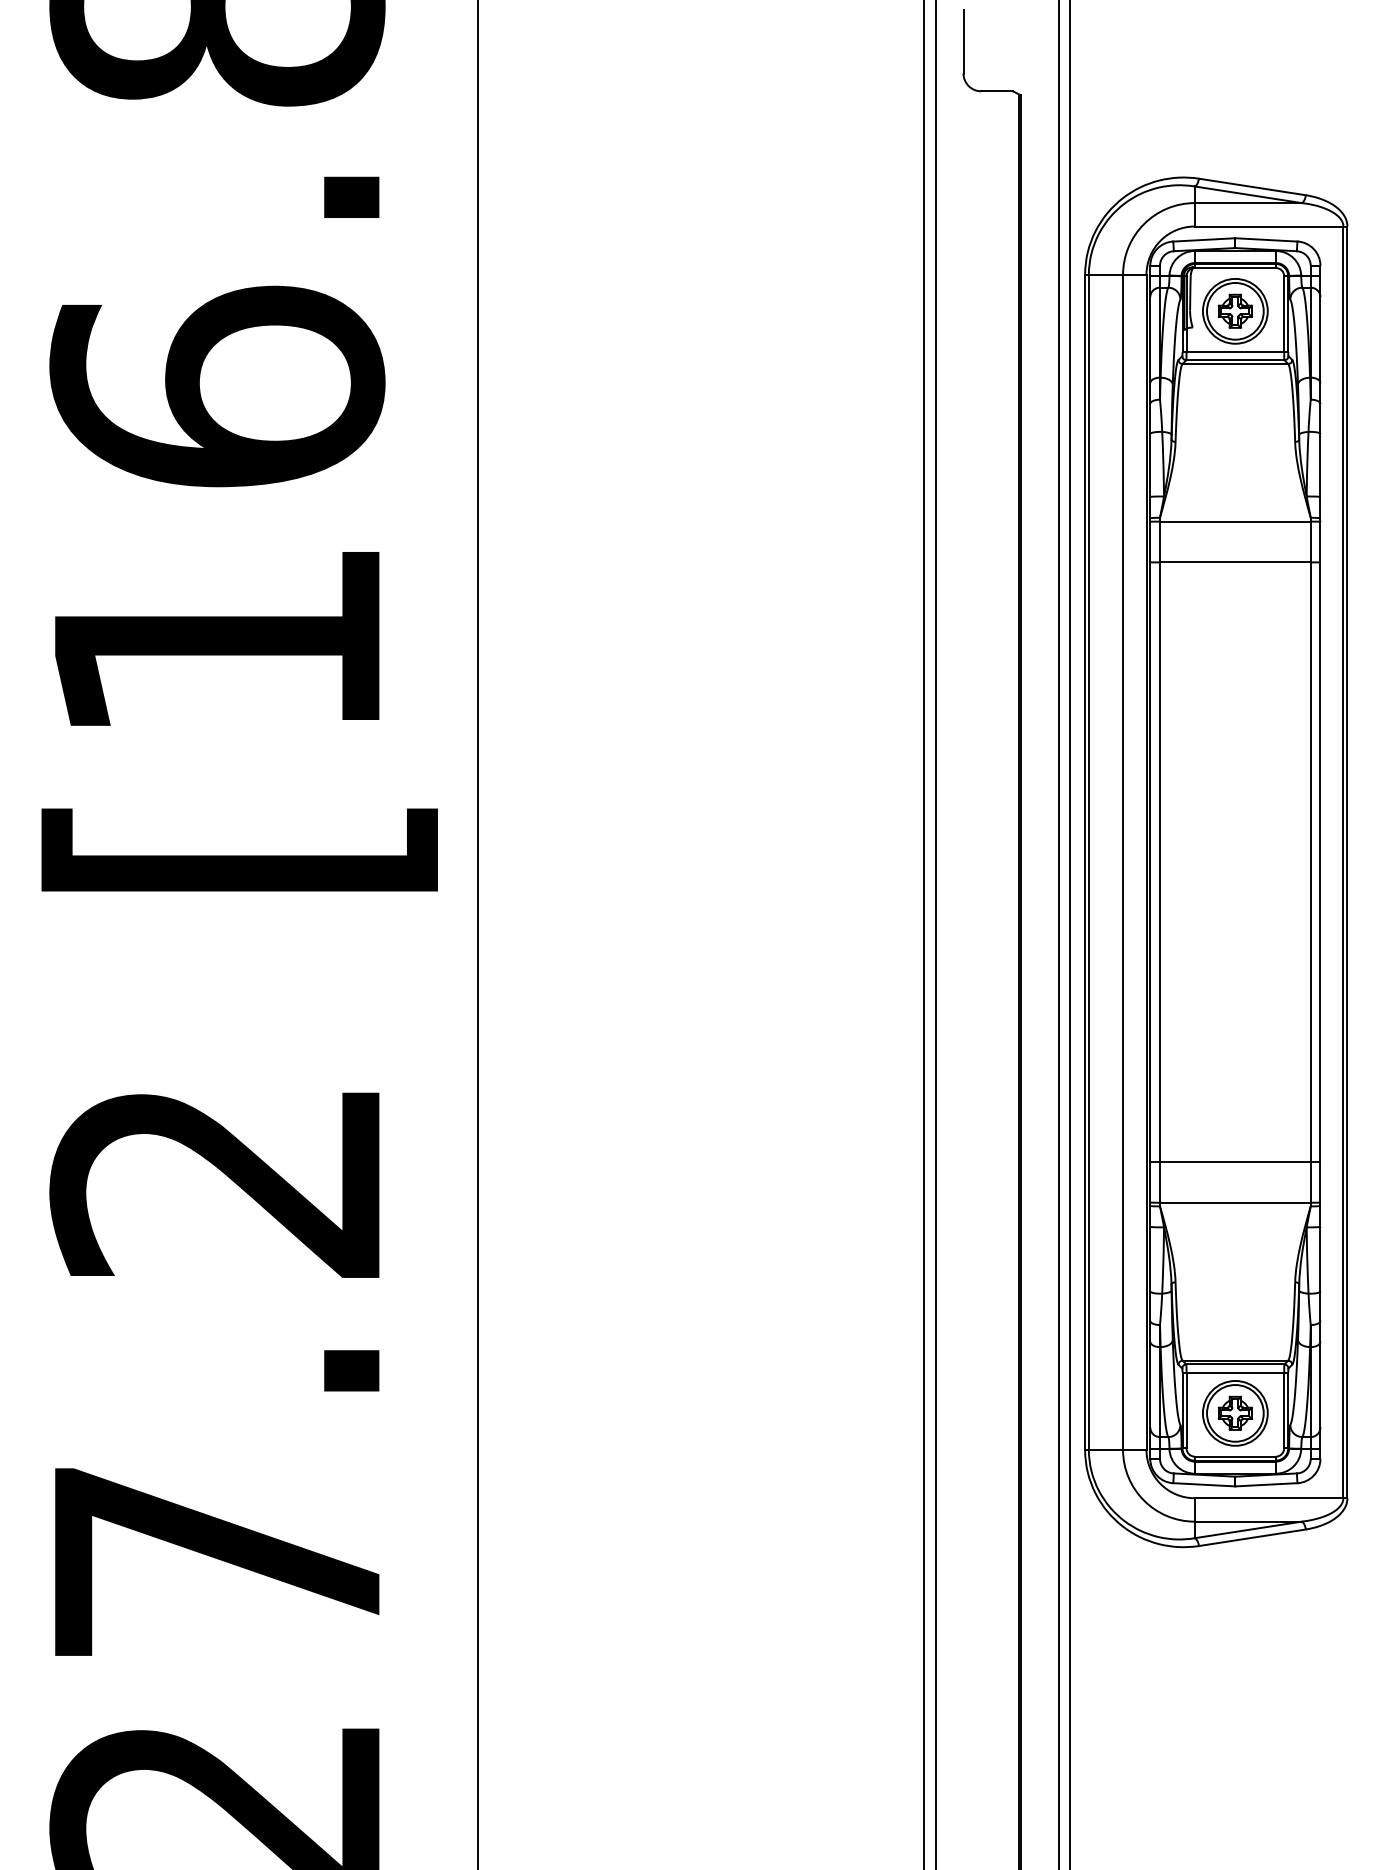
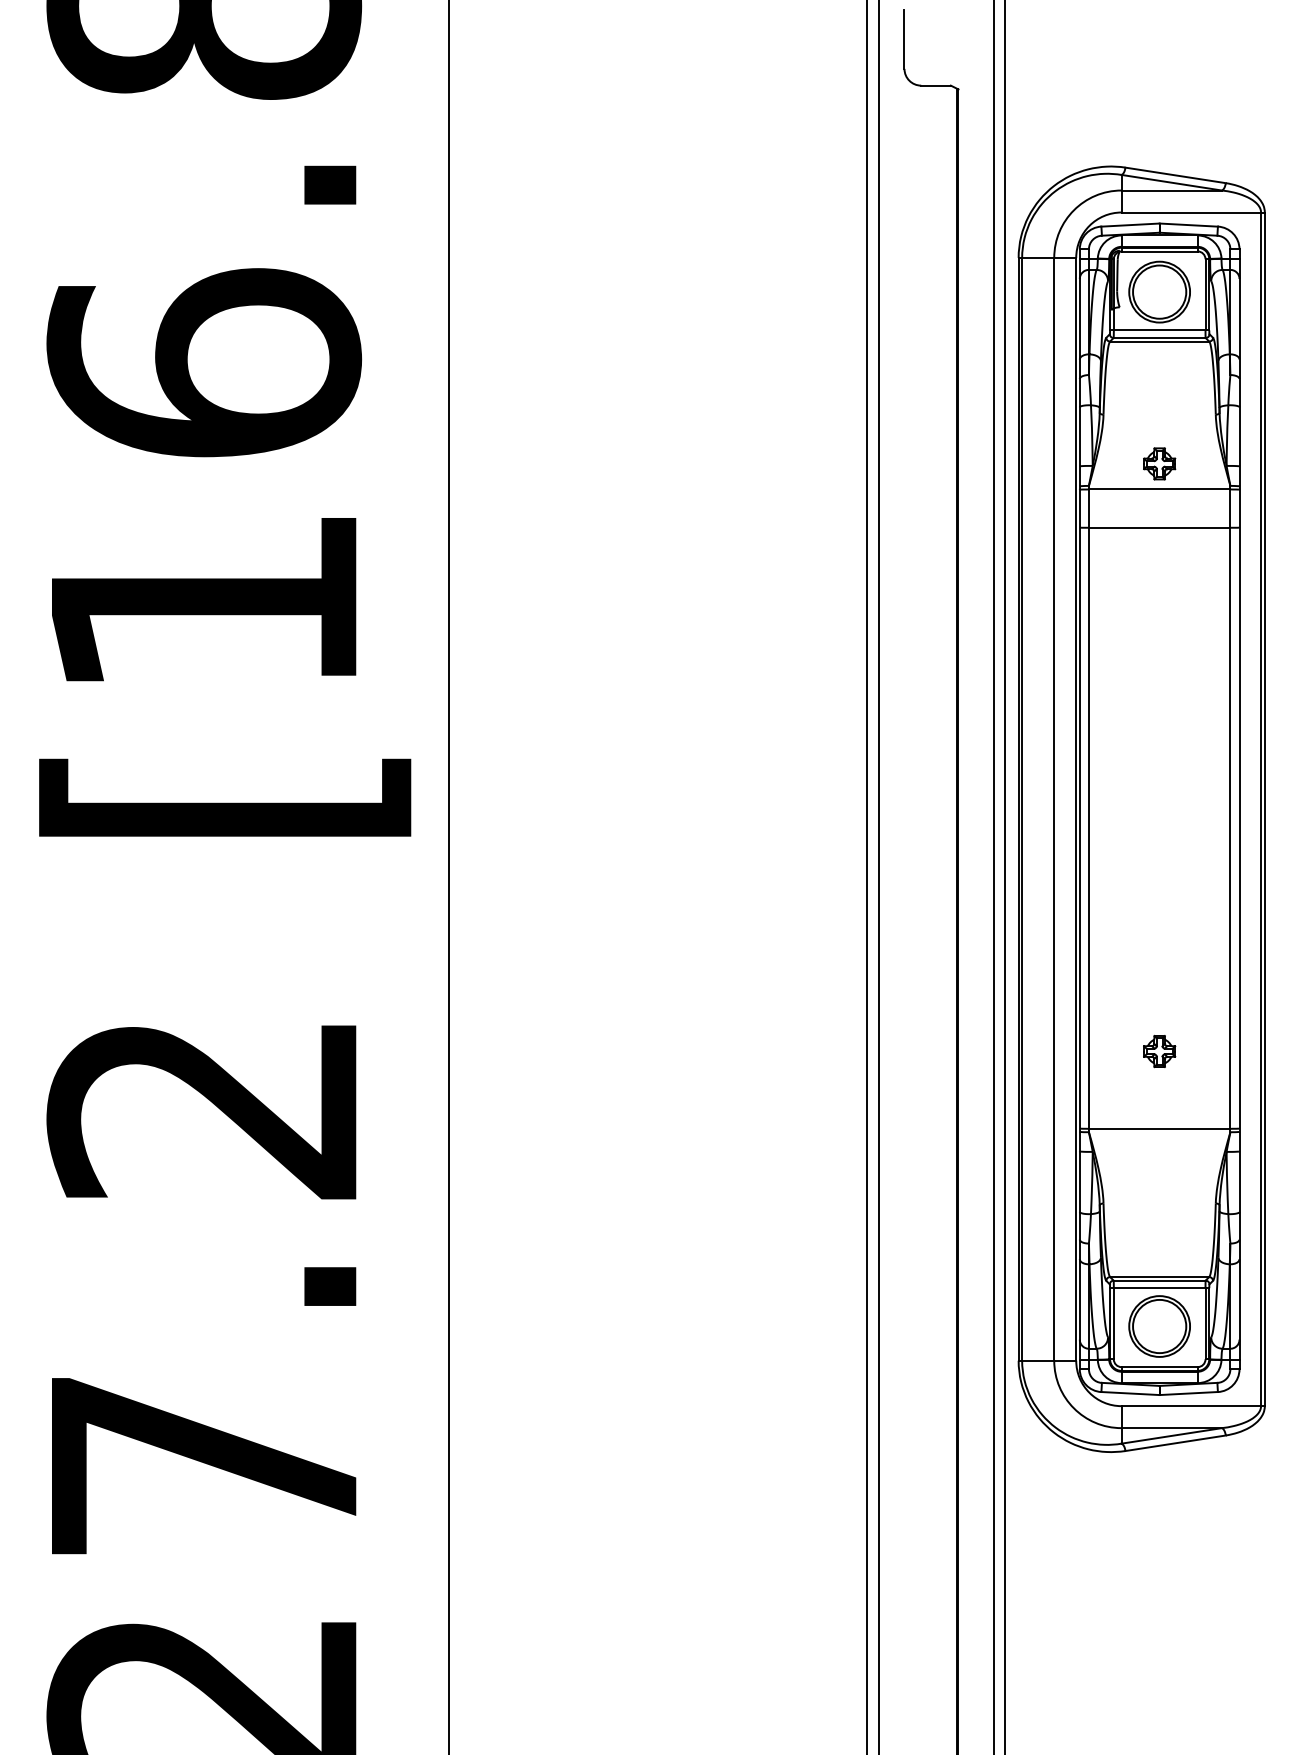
part: (1234, 310) -> (1158, 463), moved
line: (1235, 1162) -> (1159, 1091), removed
part: (1234, 1412) -> (1158, 1050), moved

